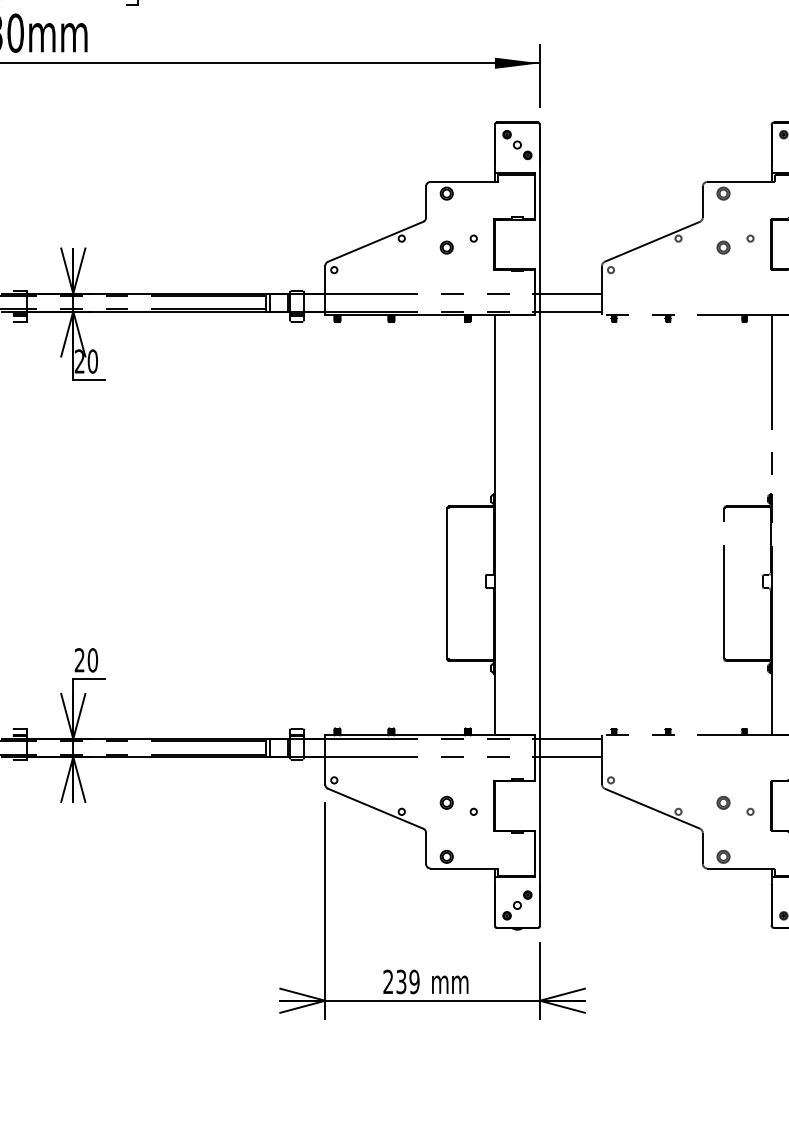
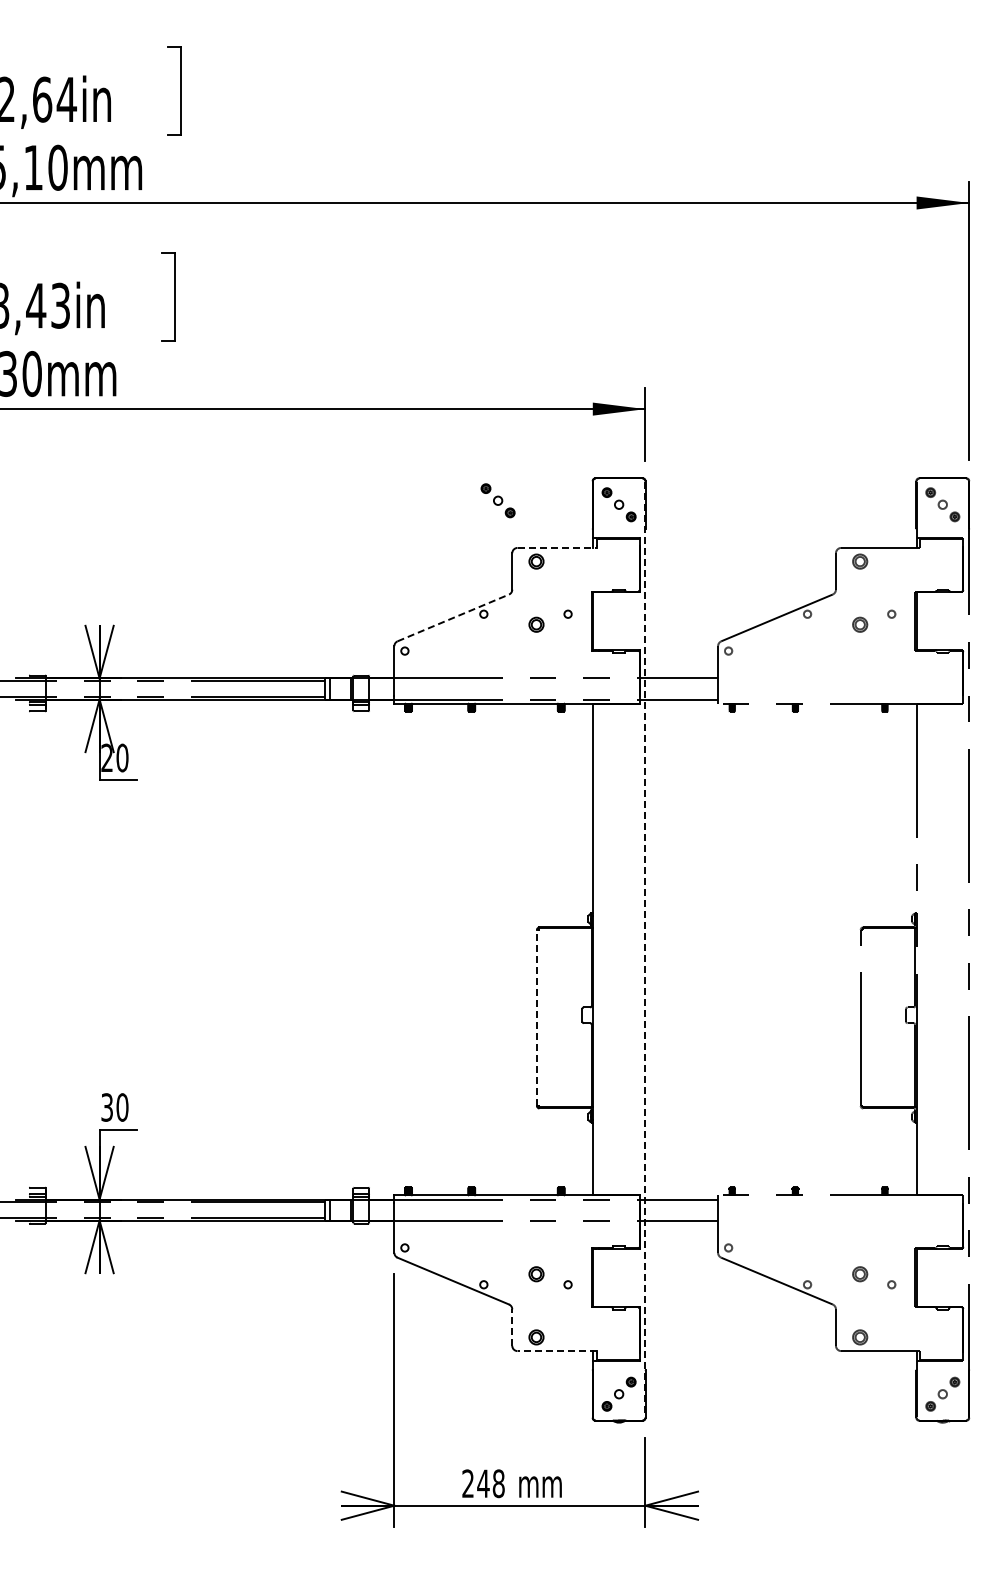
part: (413, 141) -> (497, 500), added
line: (464, 181) -> (557, 547), solid -> dashed
line: (375, 241) -> (453, 617), solid -> dashed
line: (539, 525) -> (645, 949), solid -> dashed
line: (447, 583) -> (537, 1017), solid -> dashed
text: (79, 660) -> (106, 1107), 20 -> 30
line: (426, 848) -> (512, 1327), solid -> dashed
line: (463, 868) -> (556, 1351), solid -> dashed
text: (407, 981) -> (490, 1483), 239 -> 248

